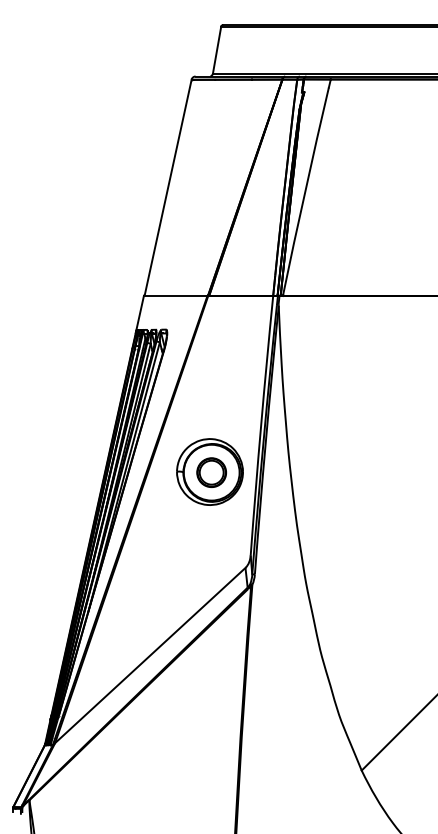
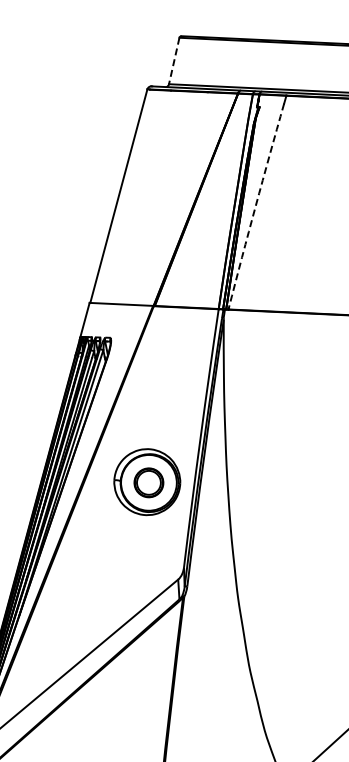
line: (217, 50) -> (174, 61), solid -> dashed
arc: (305, 191) -> (255, 206), solid -> dashed

